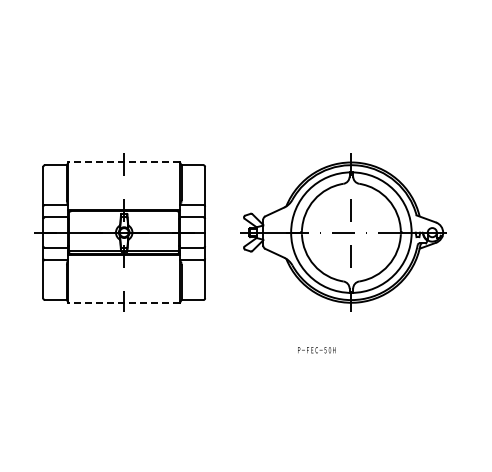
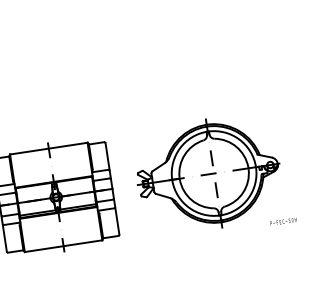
line: (124, 162) -> (49, 148), dashed -> solid
line: (124, 302) -> (63, 245), dashed -> solid
text: (316, 350) -> (283, 221), moved

